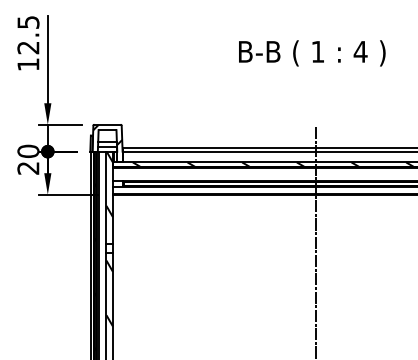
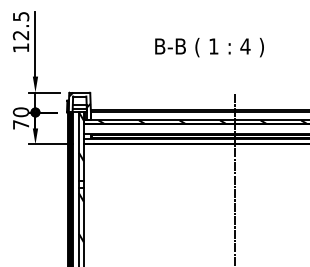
text: (312, 53) -> (209, 47), moved
text: (27, 167) -> (20, 124), 20 -> 70

